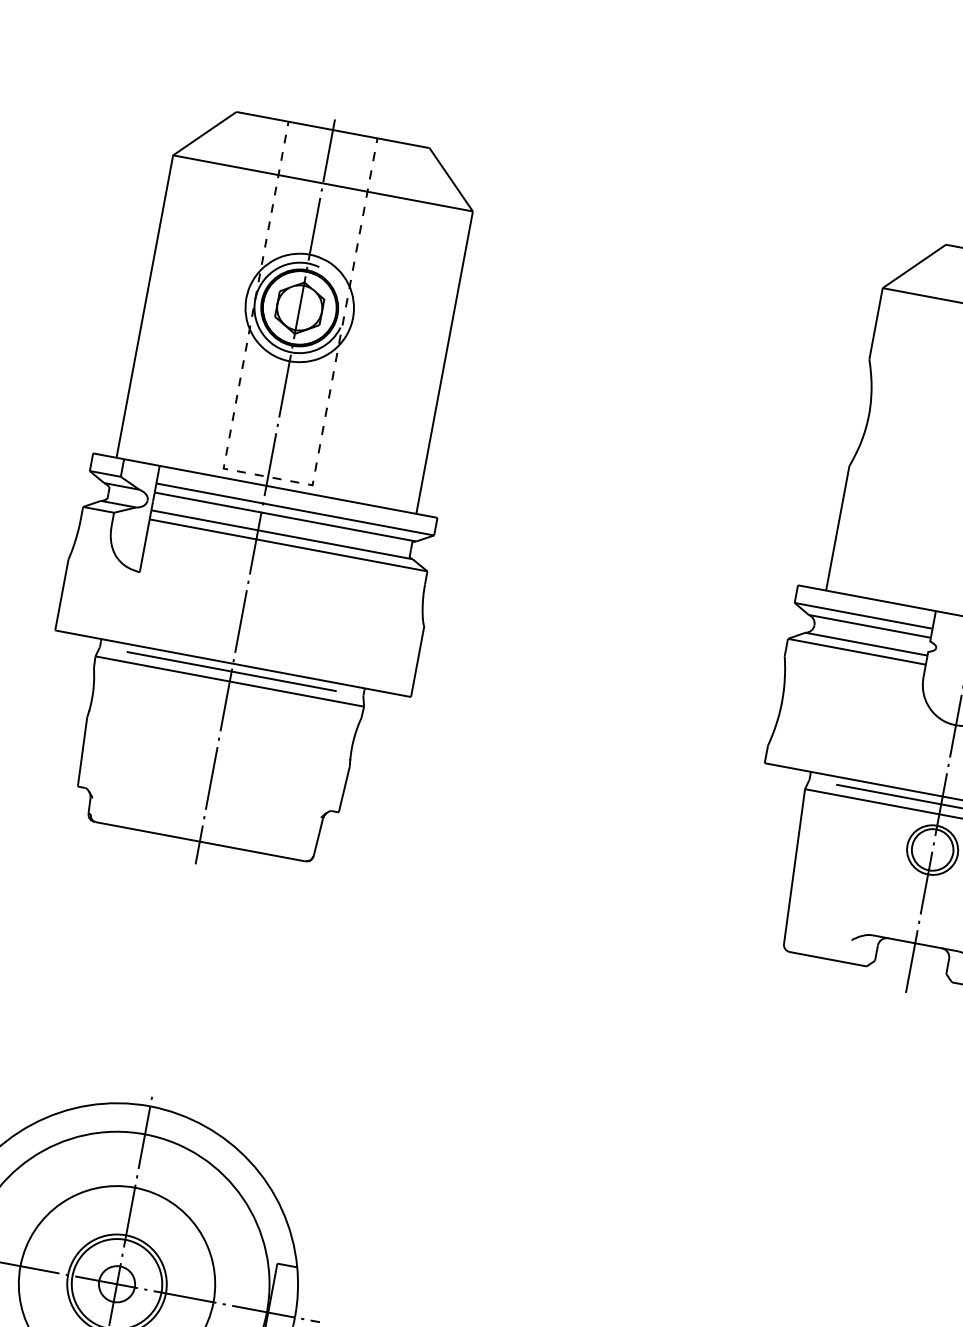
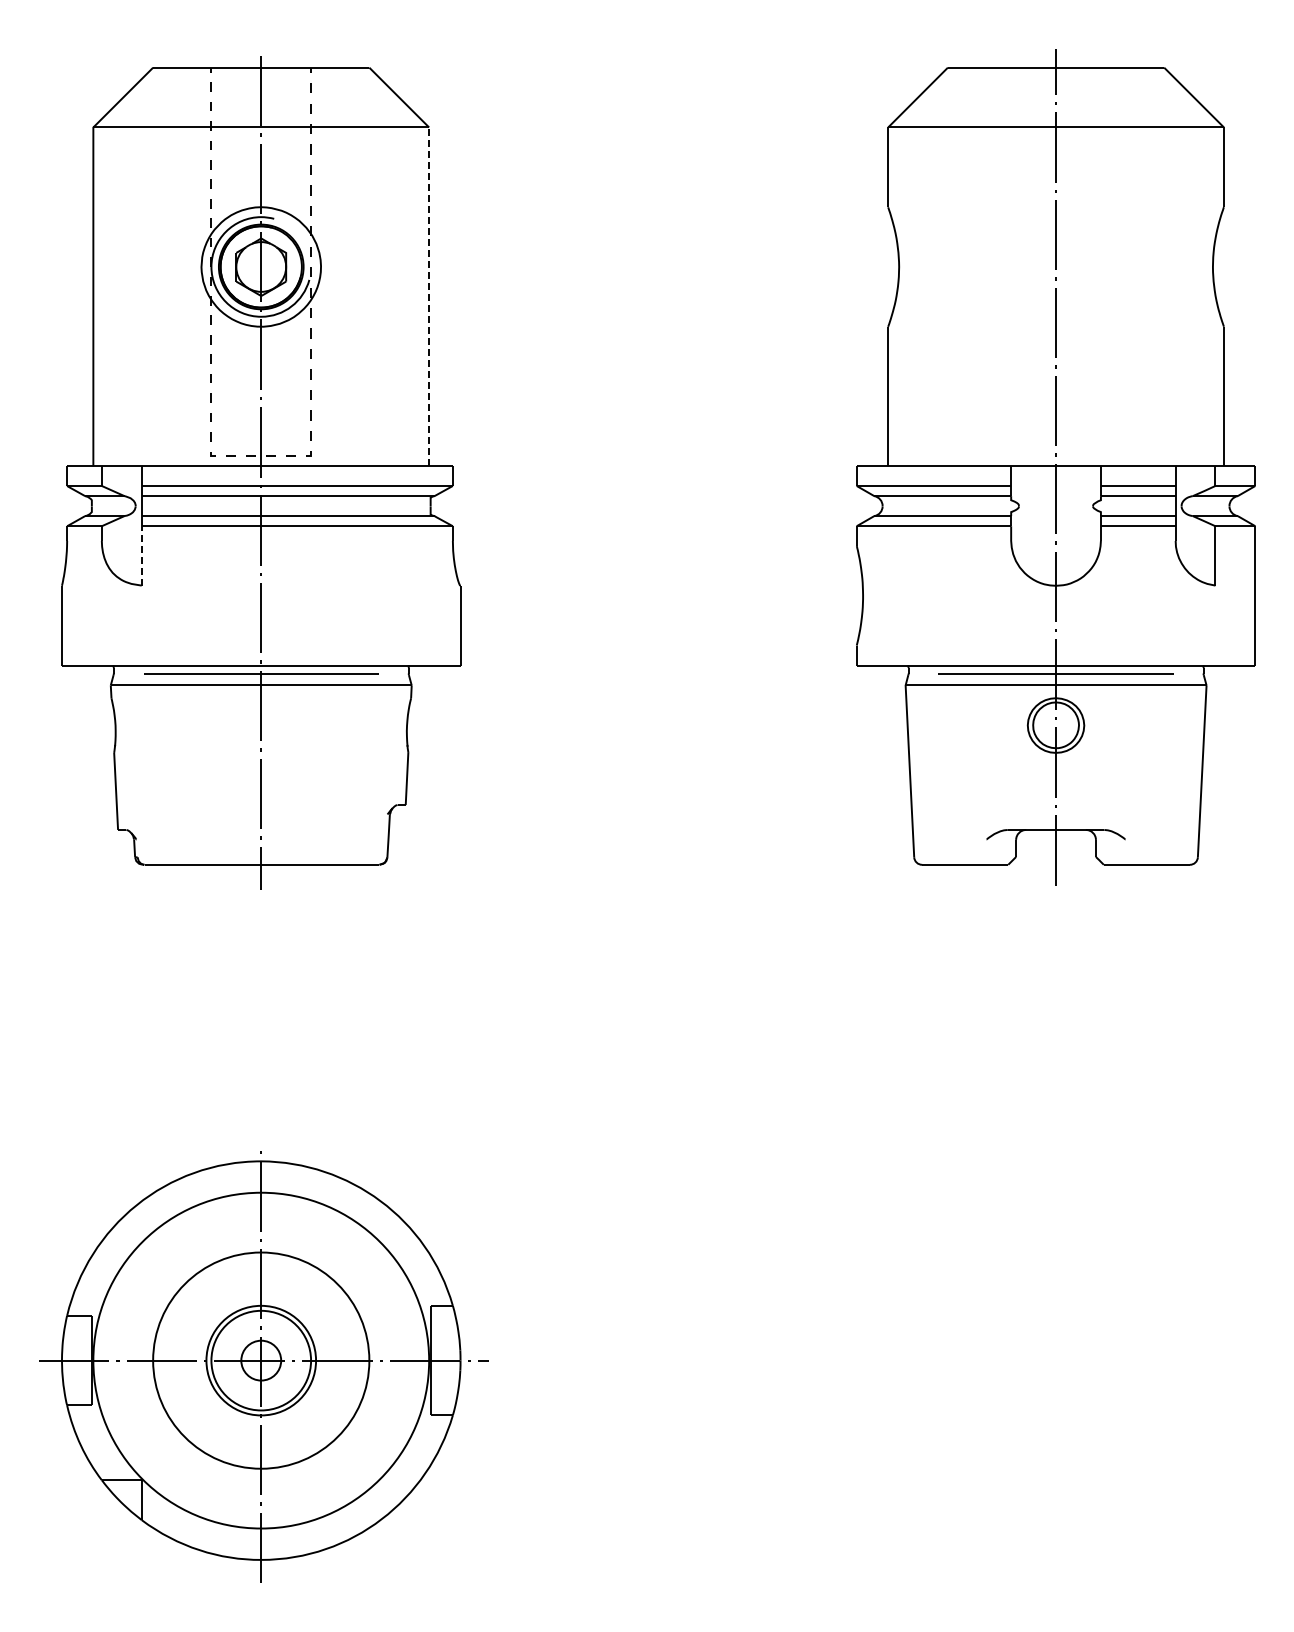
line: (444, 362) -> (429, 296), solid -> dashed
line: (144, 545) -> (141, 555), solid -> dashed

